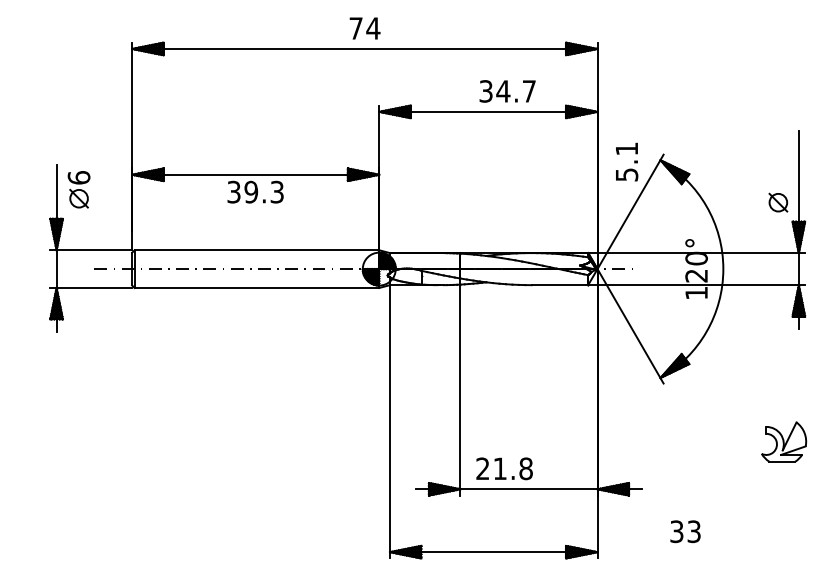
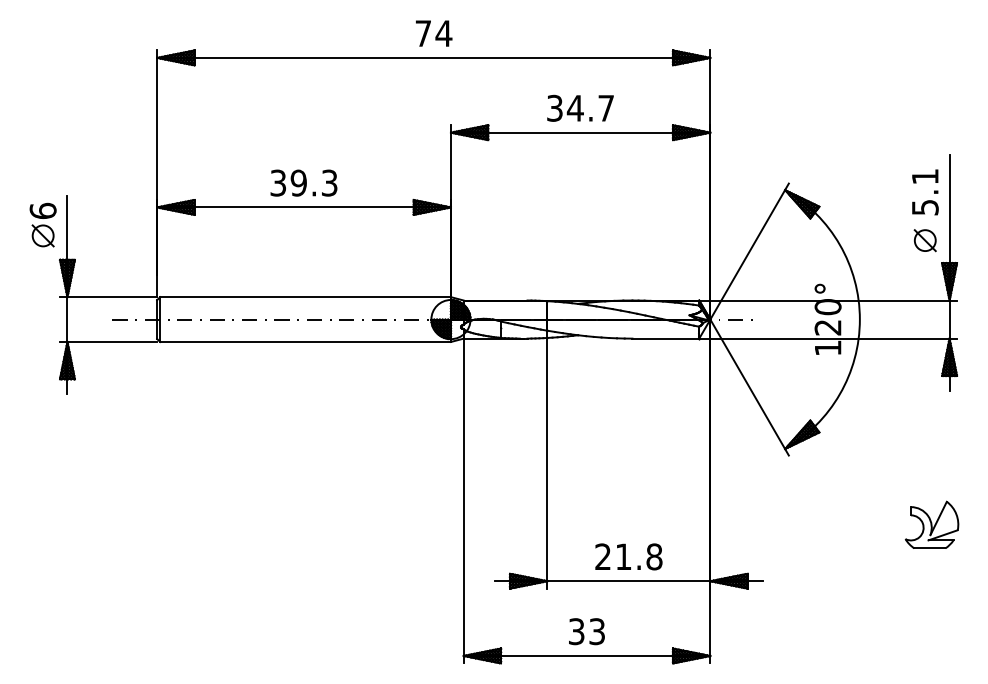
text: (507, 90) -> (580, 107), moved
text: (627, 162) -> (925, 192), moved
part: (78, 189) -> (42, 224), moved
text: (255, 191) -> (303, 182), moved
text: (504, 468) -> (628, 556), moved
text: (685, 531) -> (586, 631), moved

